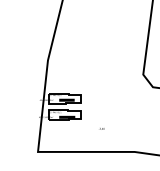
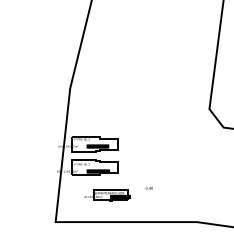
part: (73, 133) -> (107, 195), added

